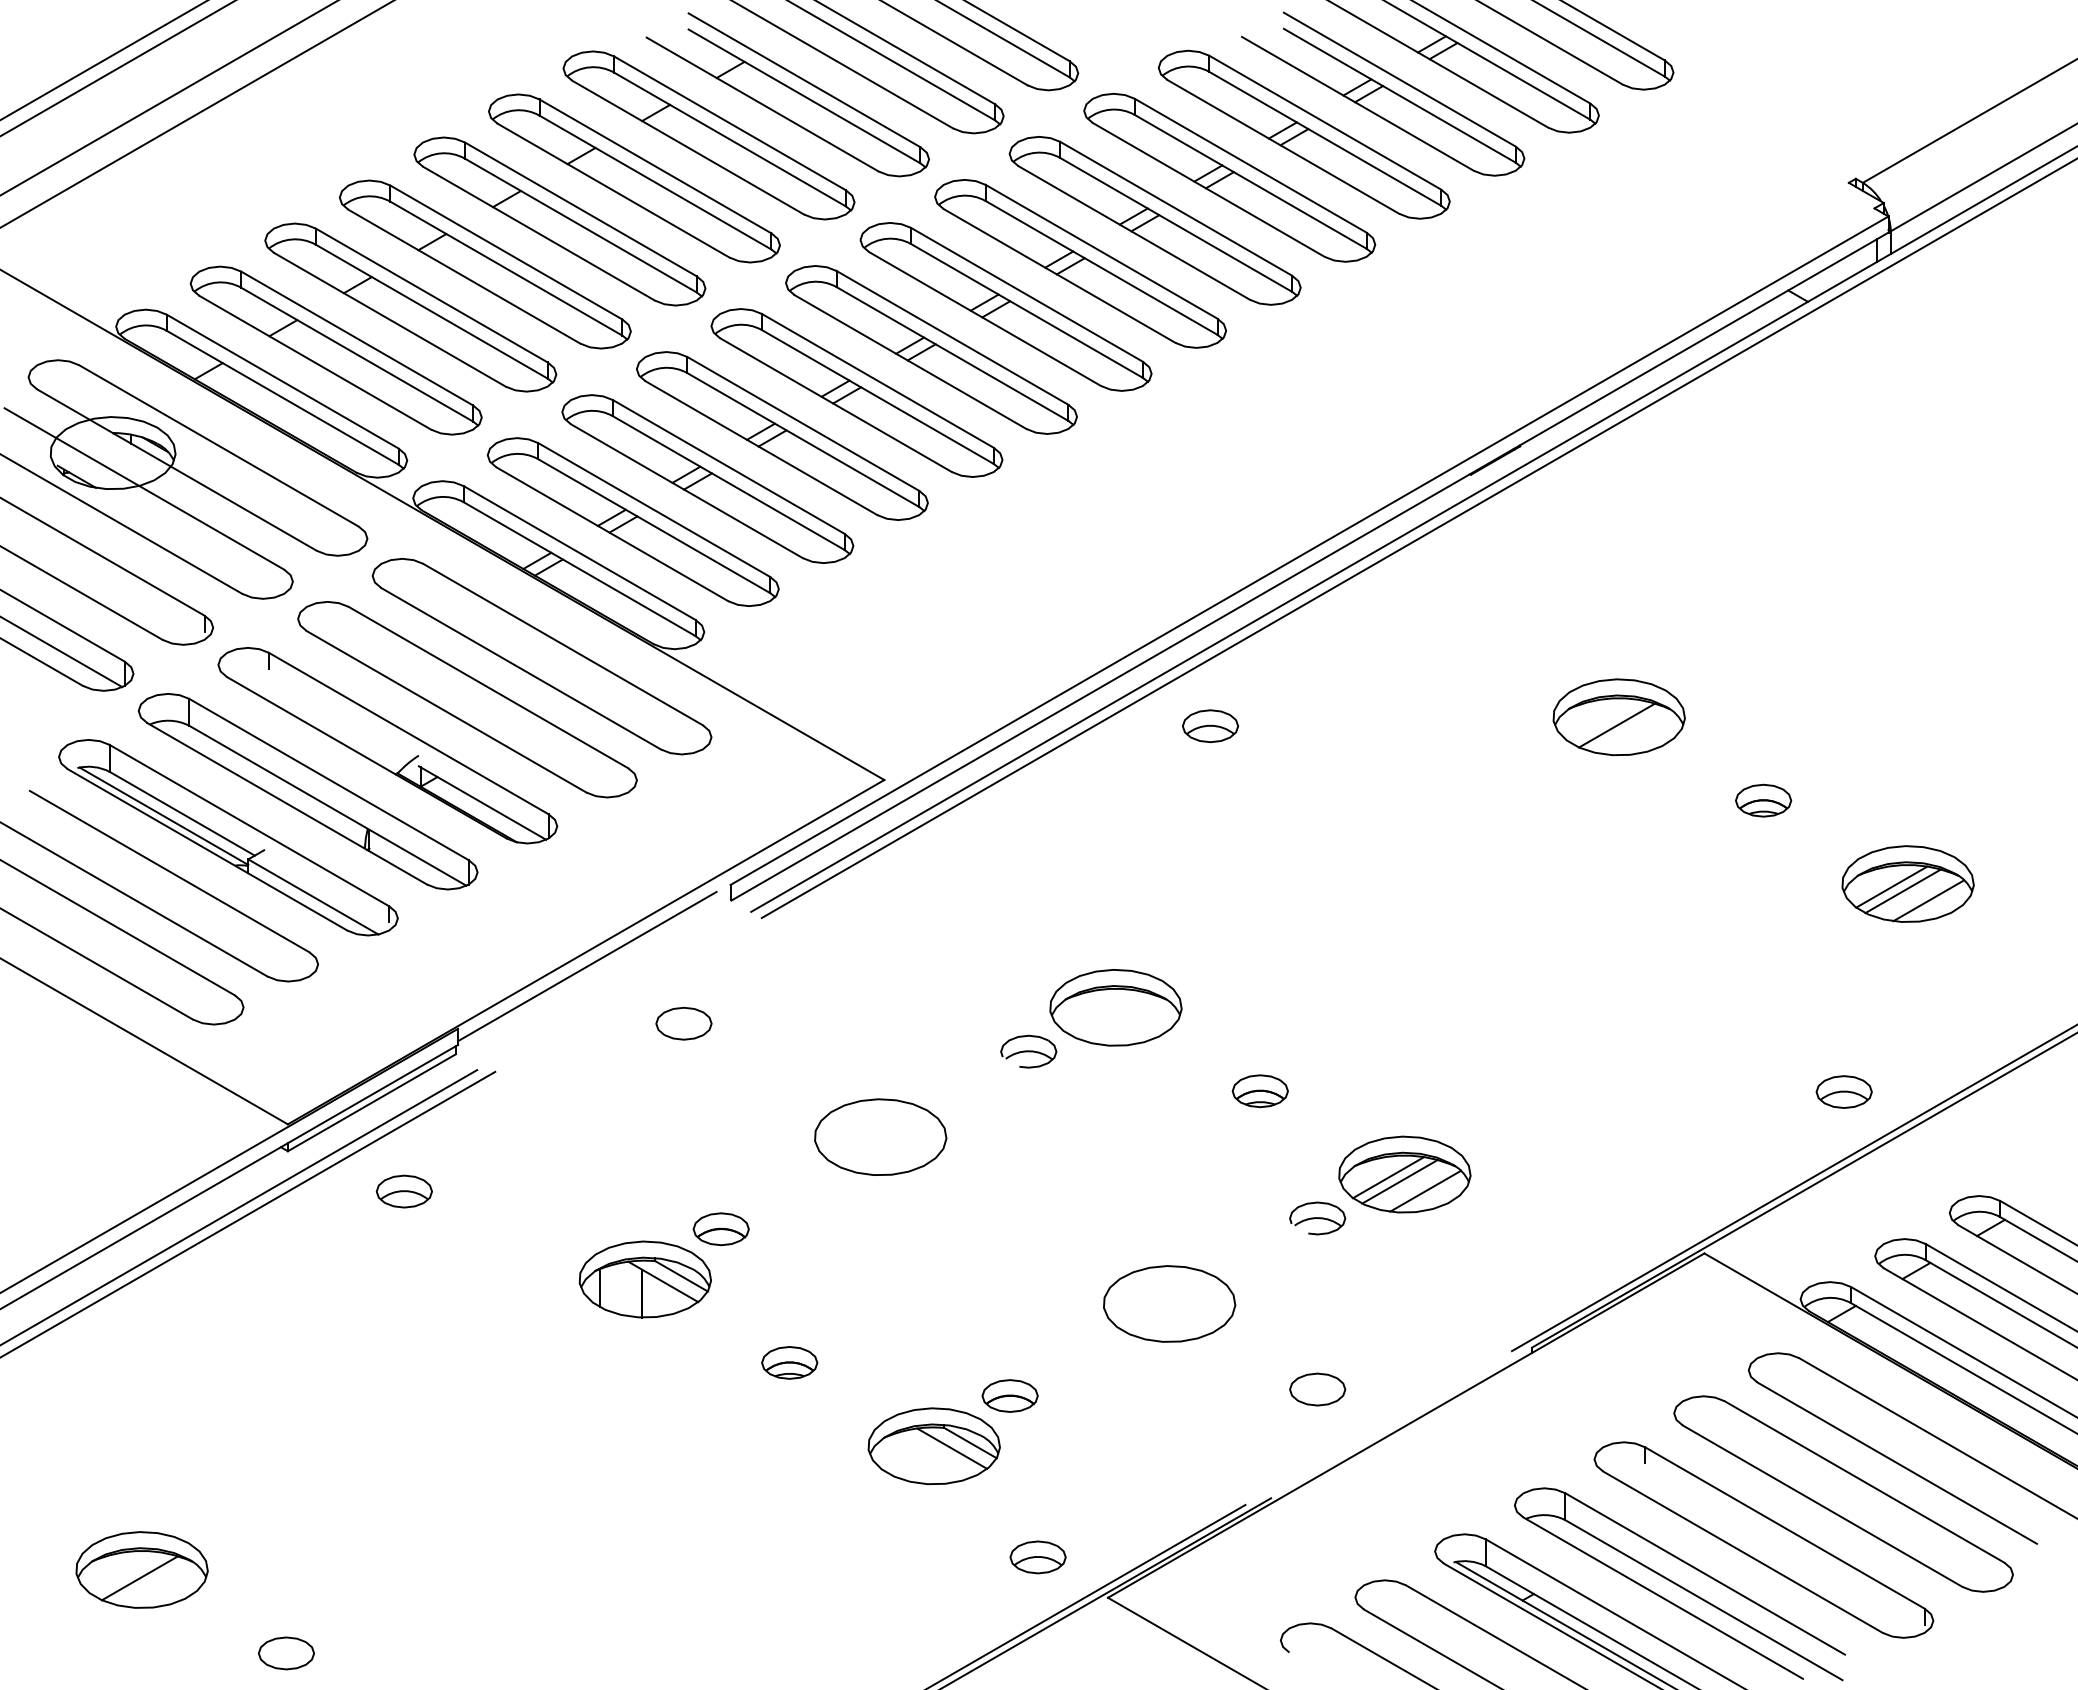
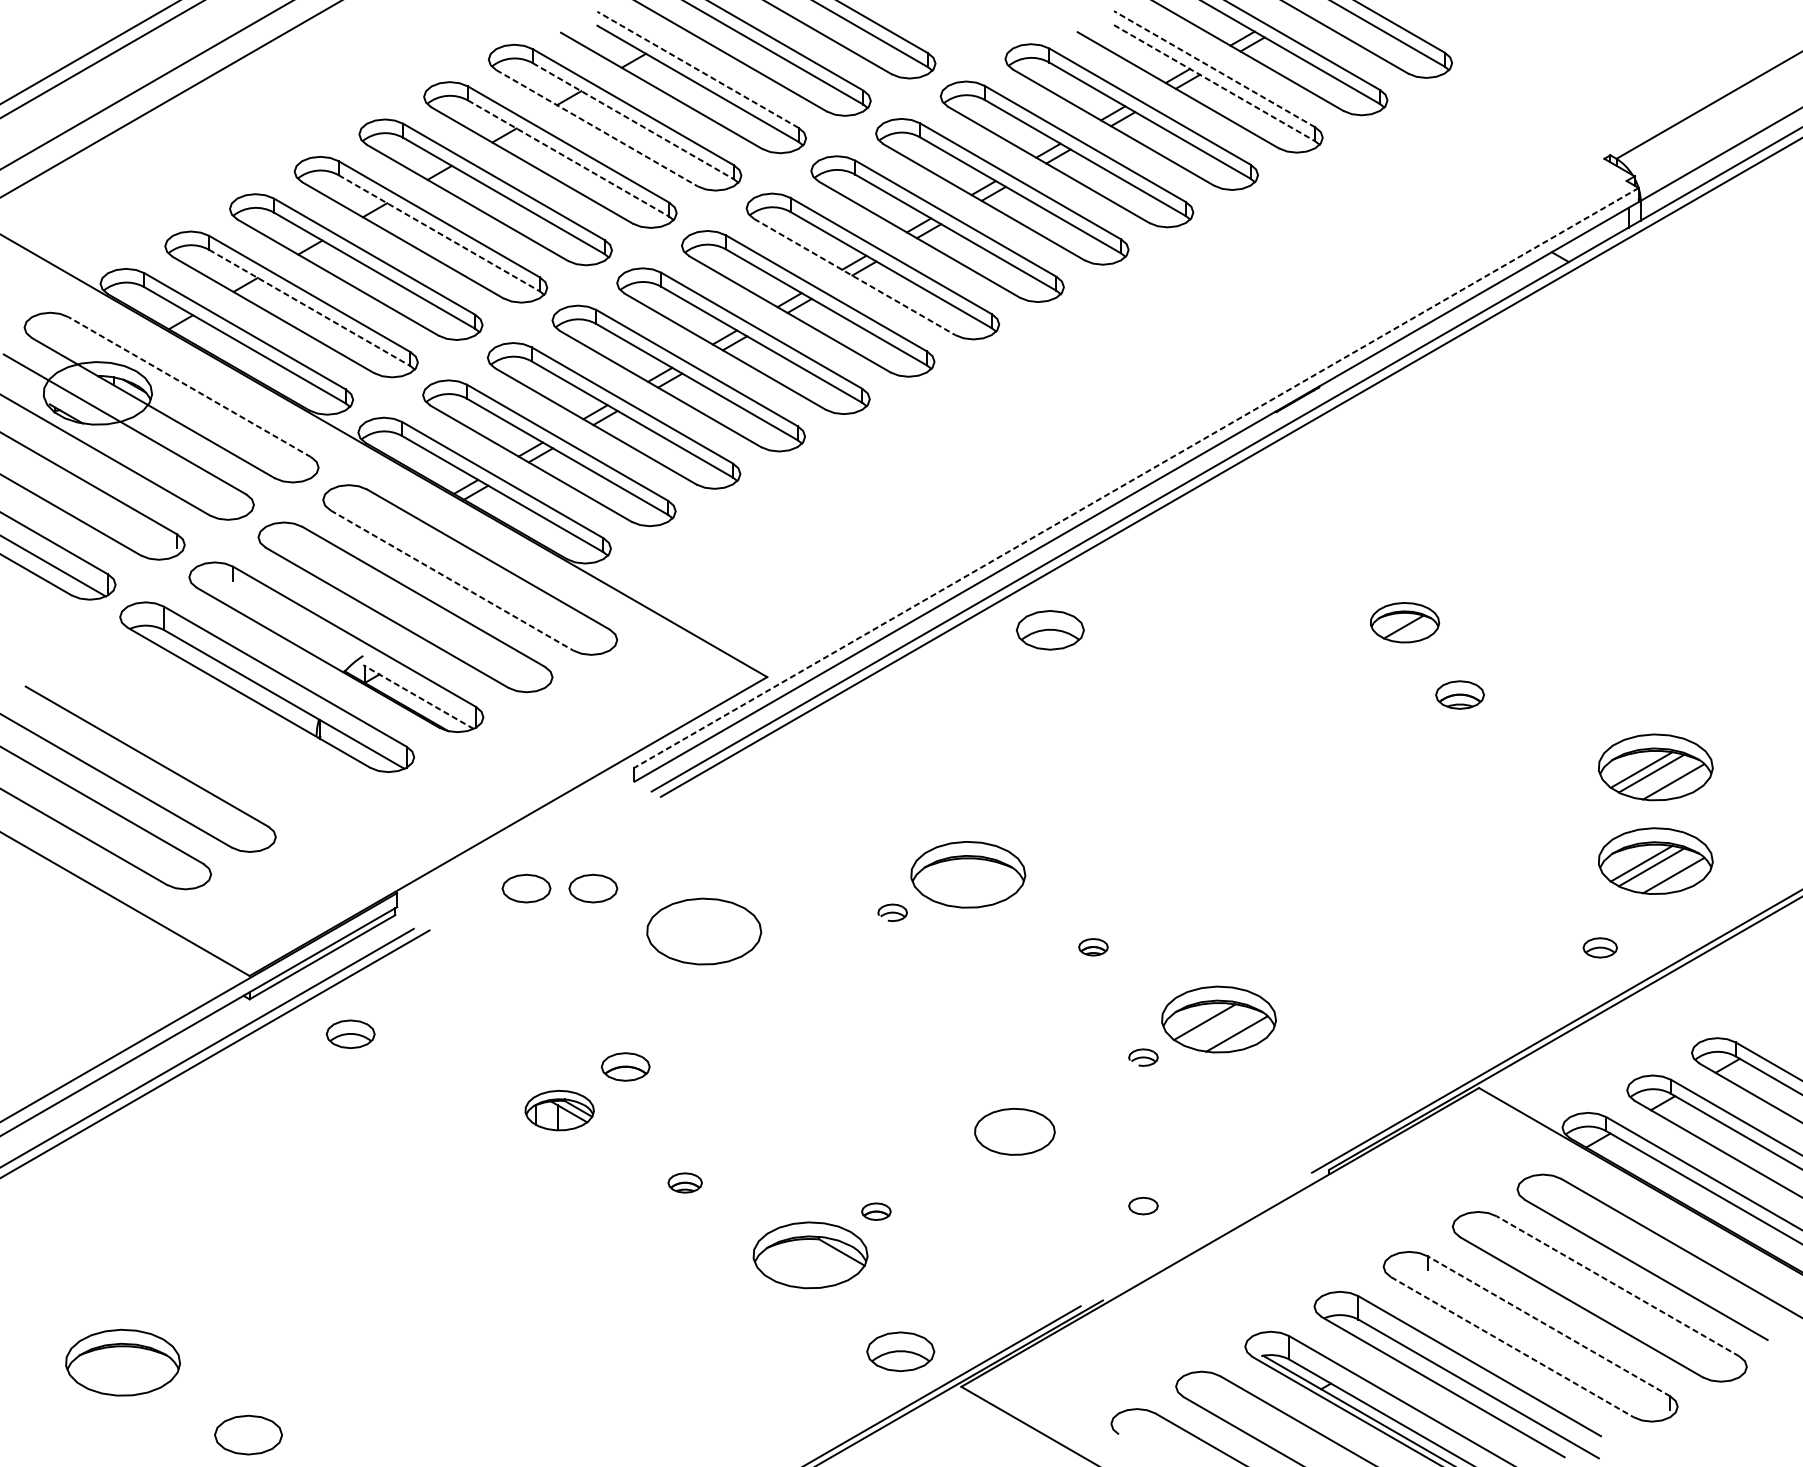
line: (1399, 79) -> (1214, 69), solid -> dashed
line: (804, 80) -> (697, 69), solid -> dashed
line: (1399, 95) -> (1214, 83), solid -> dashed
line: (730, 139) -> (633, 121), solid -> dashed
line: (688, 147) -> (597, 128), solid -> dashed
line: (655, 182) -> (568, 158), solid -> dashed
line: (506, 268) -> (439, 233), solid -> dashed
line: (985, 319) -> (855, 277), solid -> dashed
line: (357, 354) -> (310, 307), solid -> dashed
line: (218, 445) -> (189, 386), solid -> dashed
line: (1309, 550) -> (1136, 477), solid -> dashed
line: (521, 669) -> (452, 581), solid -> dashed
part: (1618, 717) -> (1404, 622), size x0.6
part: (1210, 726) -> (1050, 630), size x1.4
part: (1763, 800) -> (1459, 694), moved
line: (482, 802) -> (418, 696), solid -> dashed
part: (228, 837) -> (198, 726), removed
line: (586, 966) -> (508, 838), removed
part: (1907, 991) -> (1655, 860), added
part: (606, 1023) -> (526, 888), added
part: (1028, 1051) -> (892, 912), size x0.6
part: (1259, 1091) -> (1092, 947), size x0.6
part: (1843, 1091) -> (1599, 947), size x0.7
part: (880, 1136) -> (704, 930), moved
line: (1399, 1181) -> (1214, 1025), removed
part: (1317, 1218) -> (1143, 1057), size x0.6
part: (644, 1279) -> (559, 1110), size x0.6
part: (1169, 1303) -> (1014, 1131), size x0.7
part: (789, 1362) -> (684, 1182), size x0.7
part: (1317, 1389) -> (1143, 1206), size x0.6
part: (1009, 1395) -> (875, 1211), size x0.6
line: (952, 1448) -> (826, 1257), removed
line: (1864, 1481) -> (1617, 1285), solid -> dashed
line: (1784, 1527) -> (1548, 1325), solid -> dashed
line: (1743, 1552) -> (1512, 1347), solid -> dashed
part: (1037, 1557) -> (900, 1351), size x1.4
line: (139, 1578) -> (120, 1370), removed
part: (285, 1653) -> (247, 1435), size x1.4

